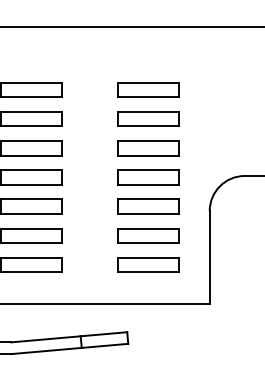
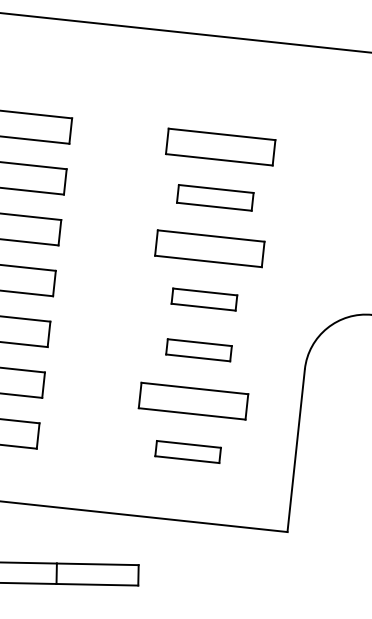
part: (148, 118) -> (215, 196), size x0.7
part: (148, 177) -> (204, 299), size x0.6
part: (148, 206) -> (199, 350), size x0.6
part: (148, 264) -> (188, 451), size x0.6

